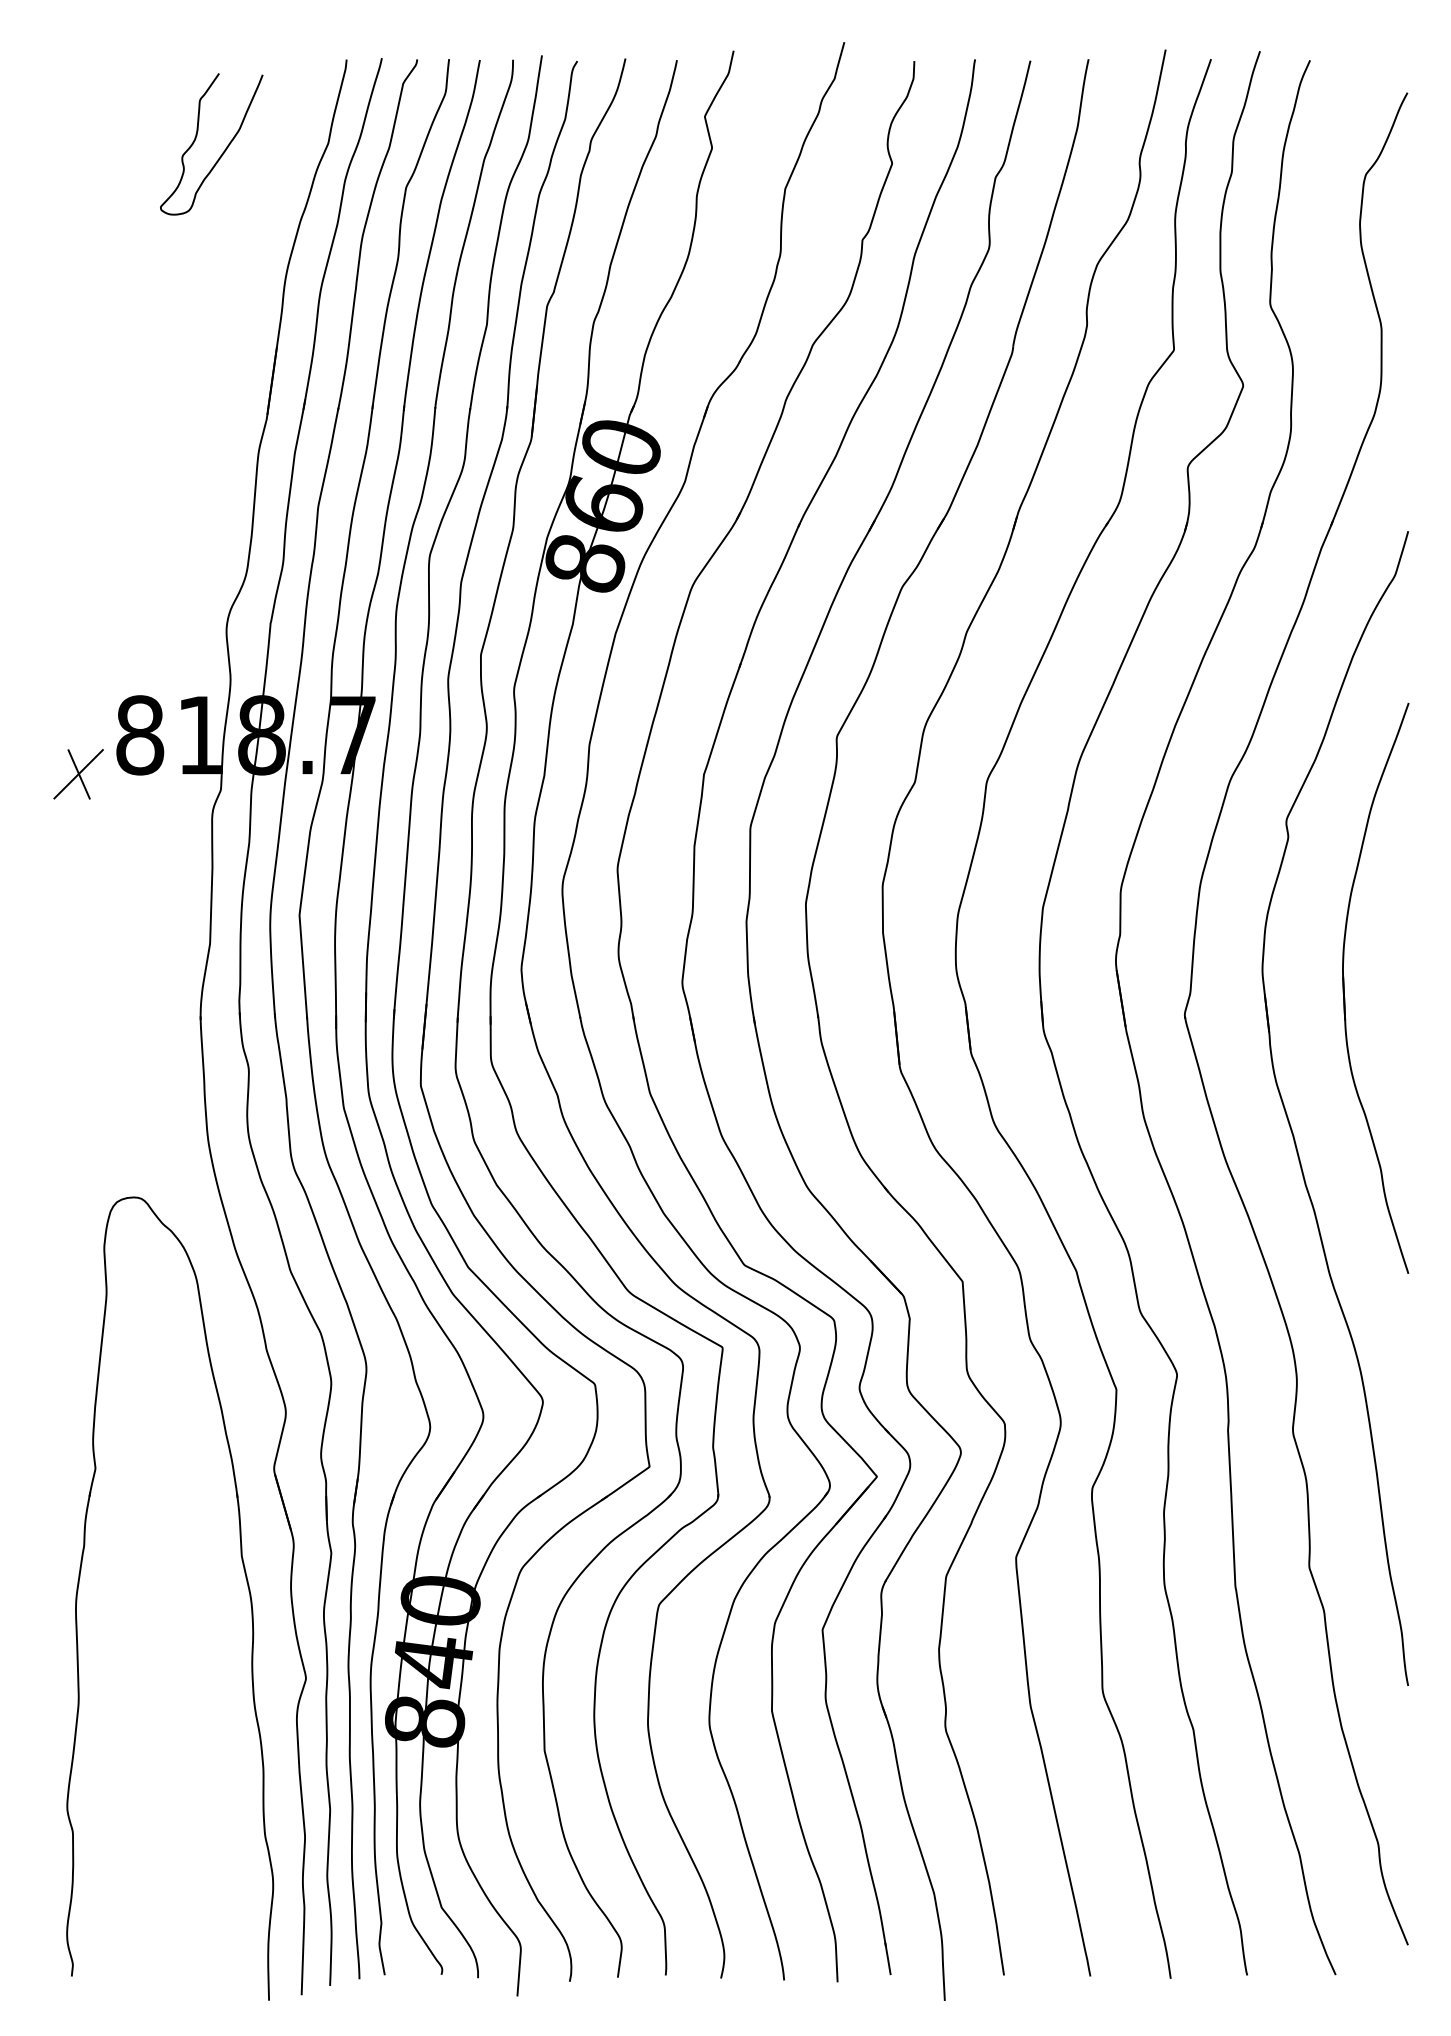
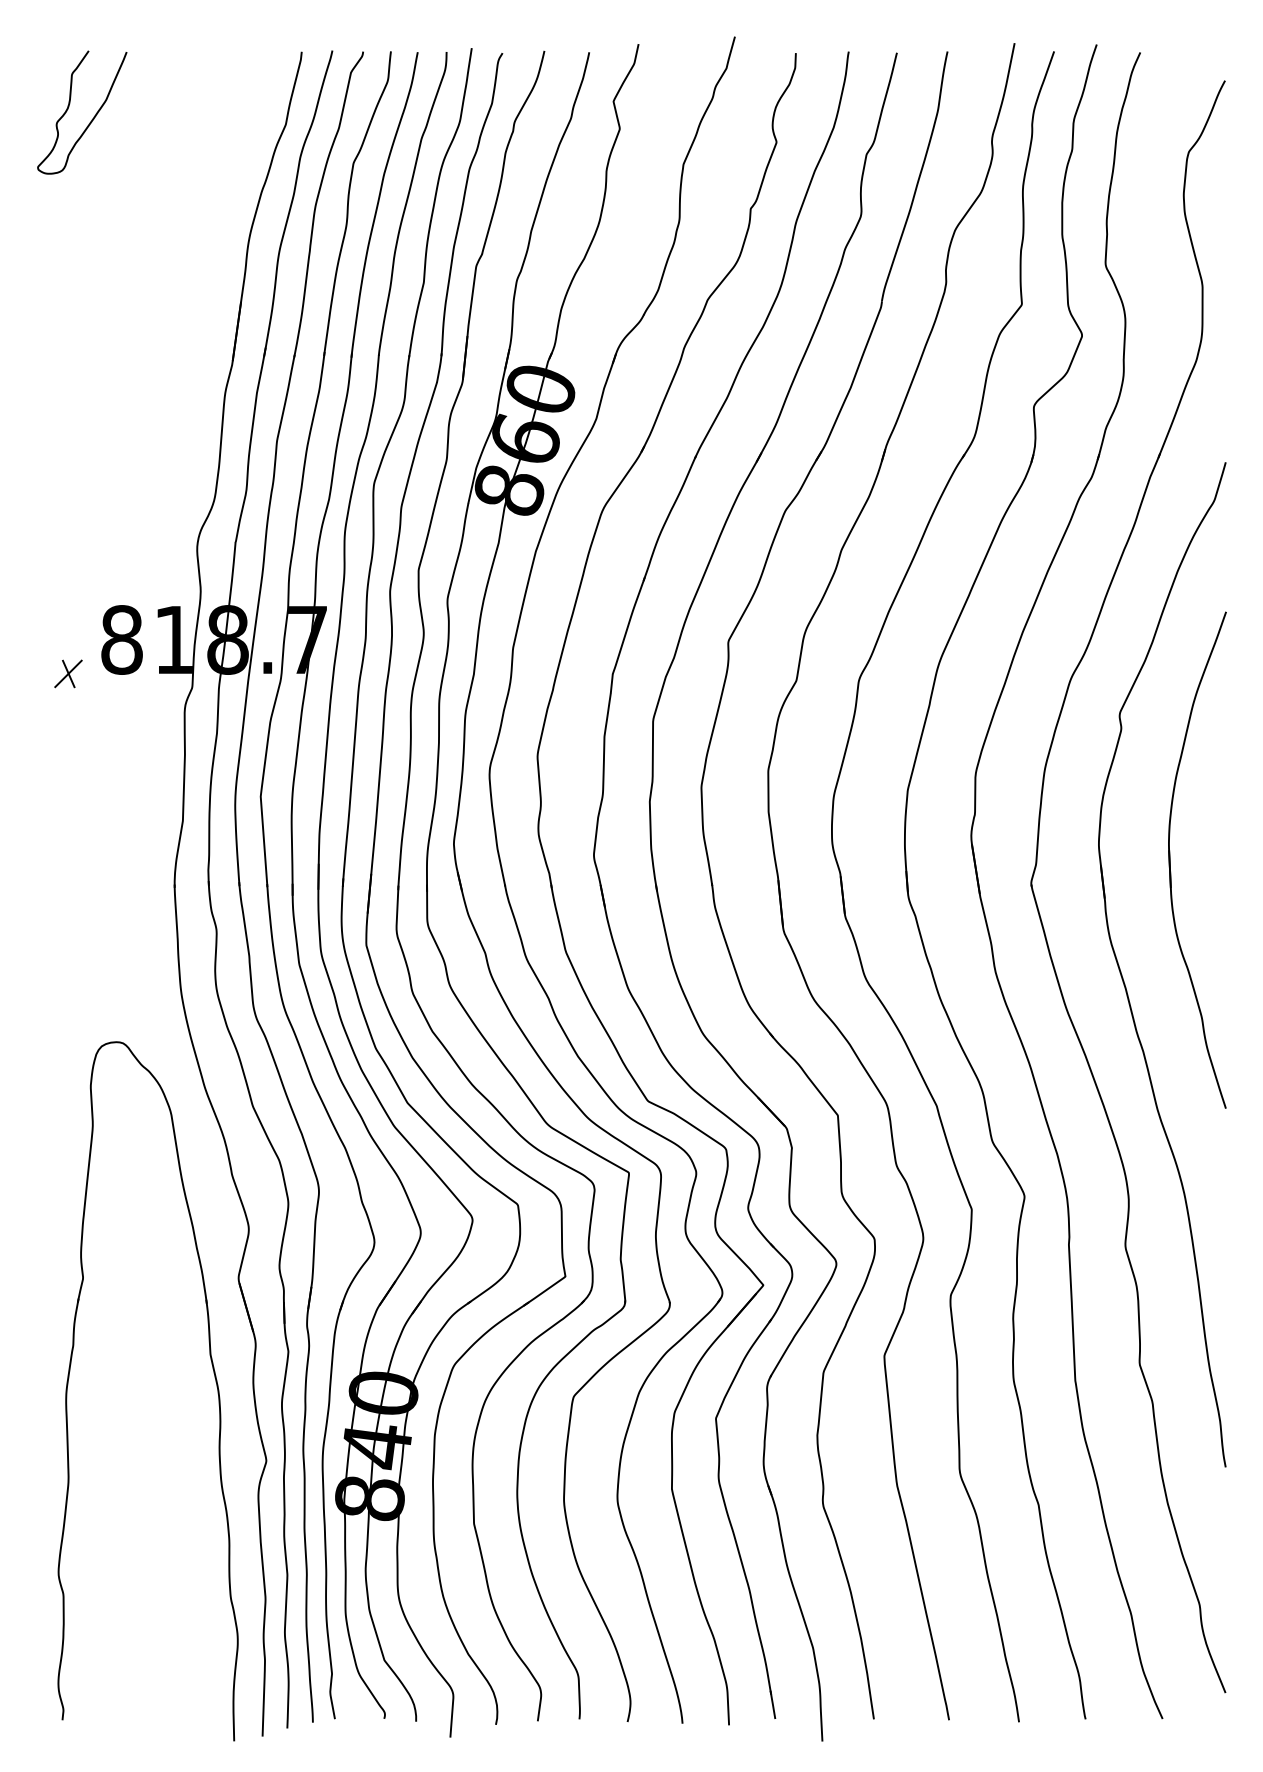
curve: (222, 152) -> (91, 119), moved
part: (78, 773) -> (68, 673), size x0.62

